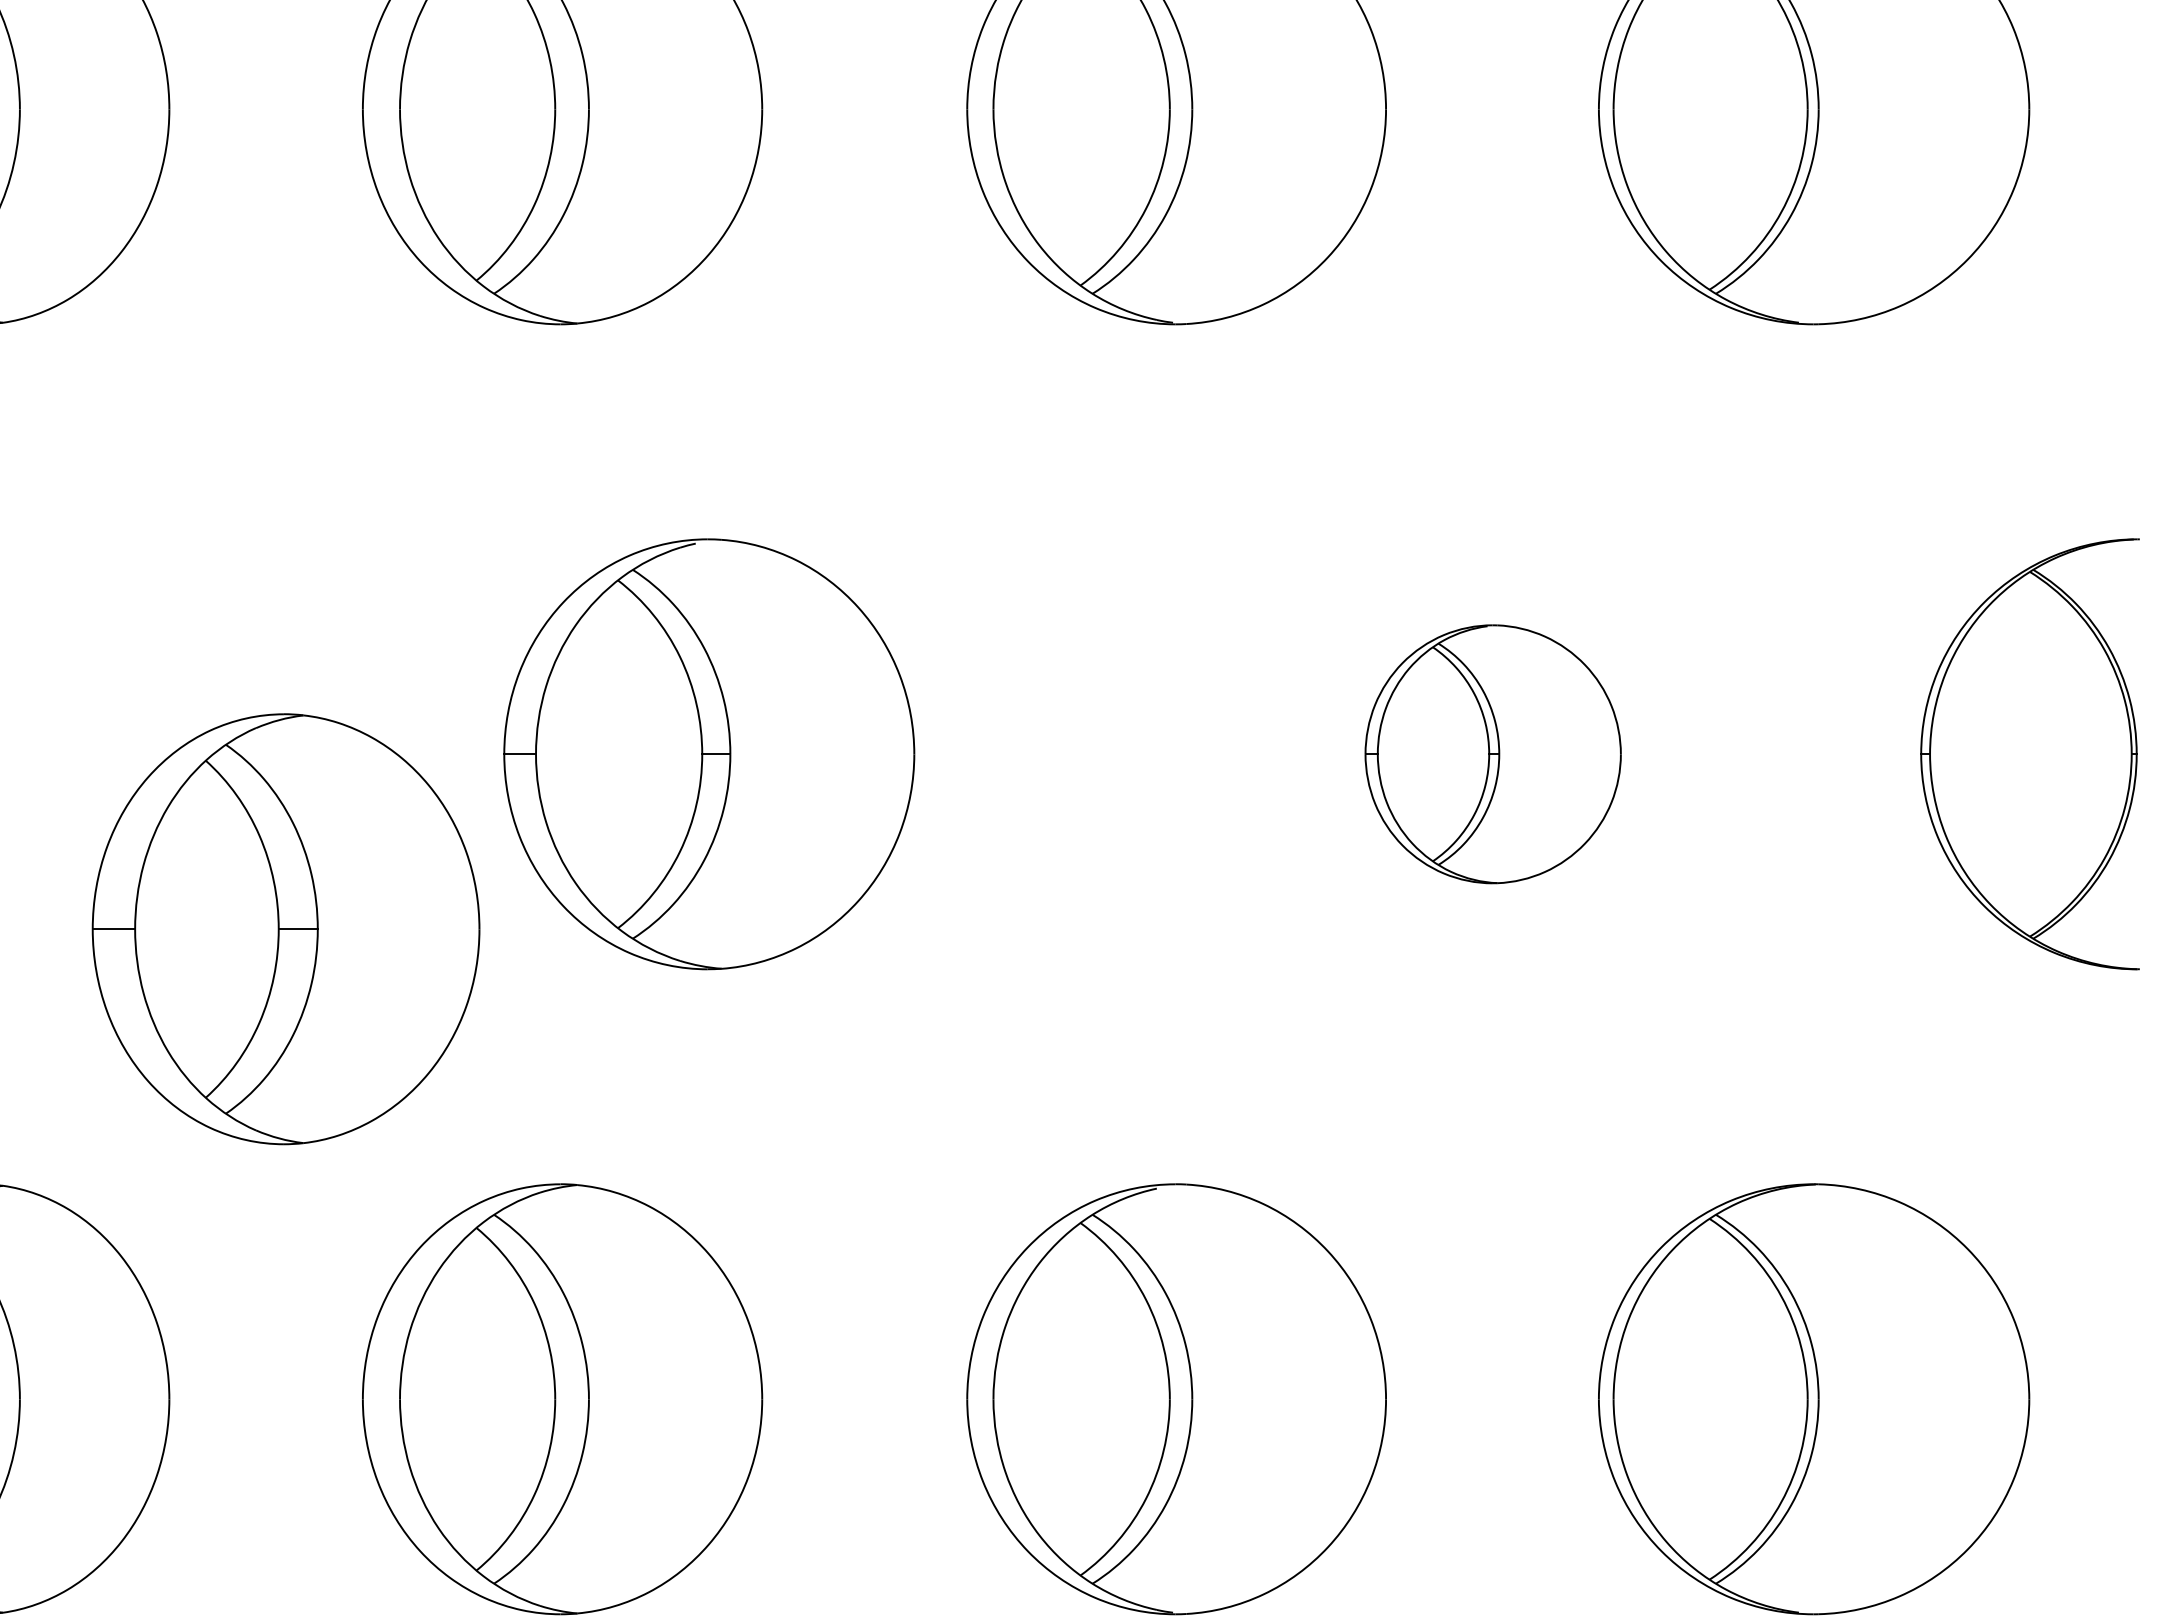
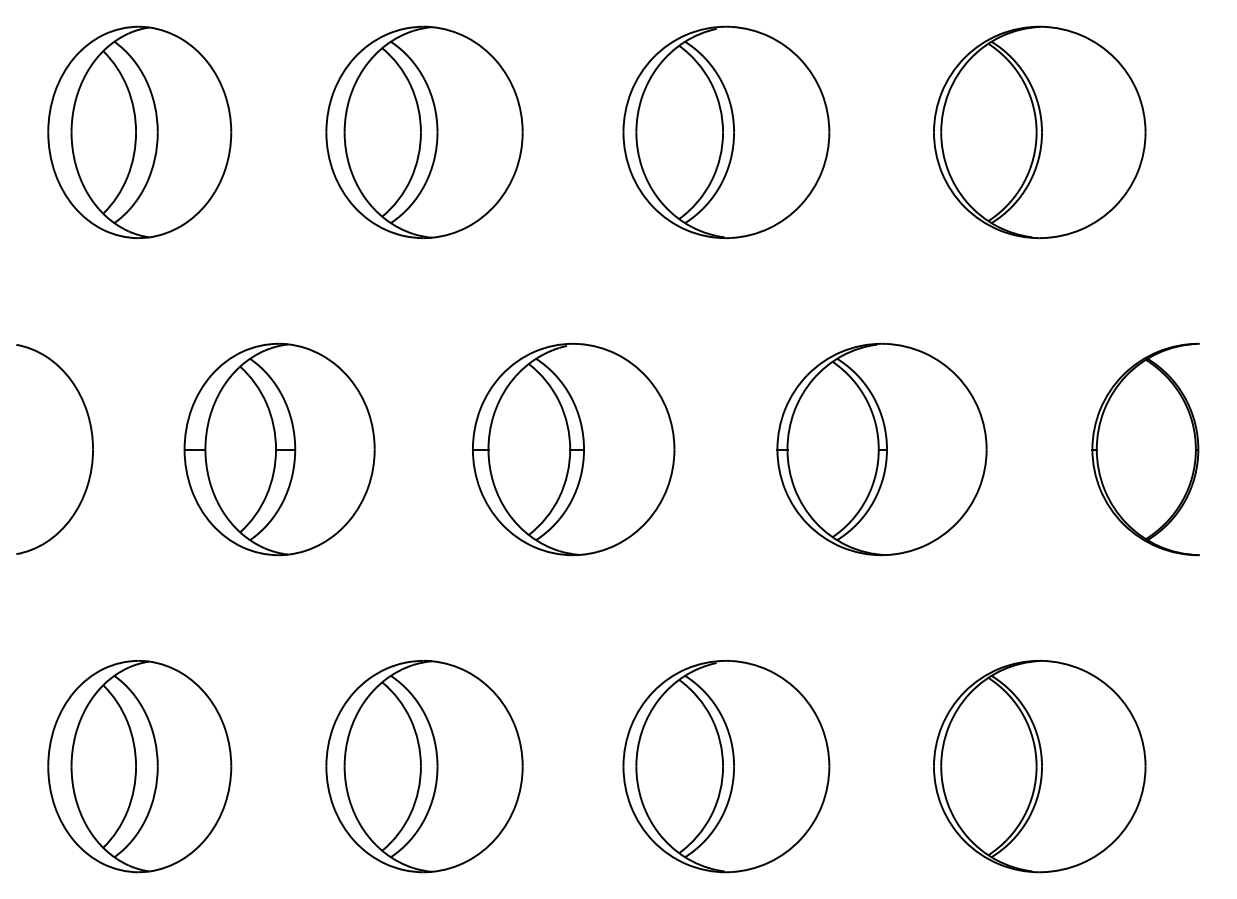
part: (708, 754) -> (573, 449), moved
part: (1492, 754) -> (881, 449), size x1.67
part: (285, 929) -> (279, 449), moved

